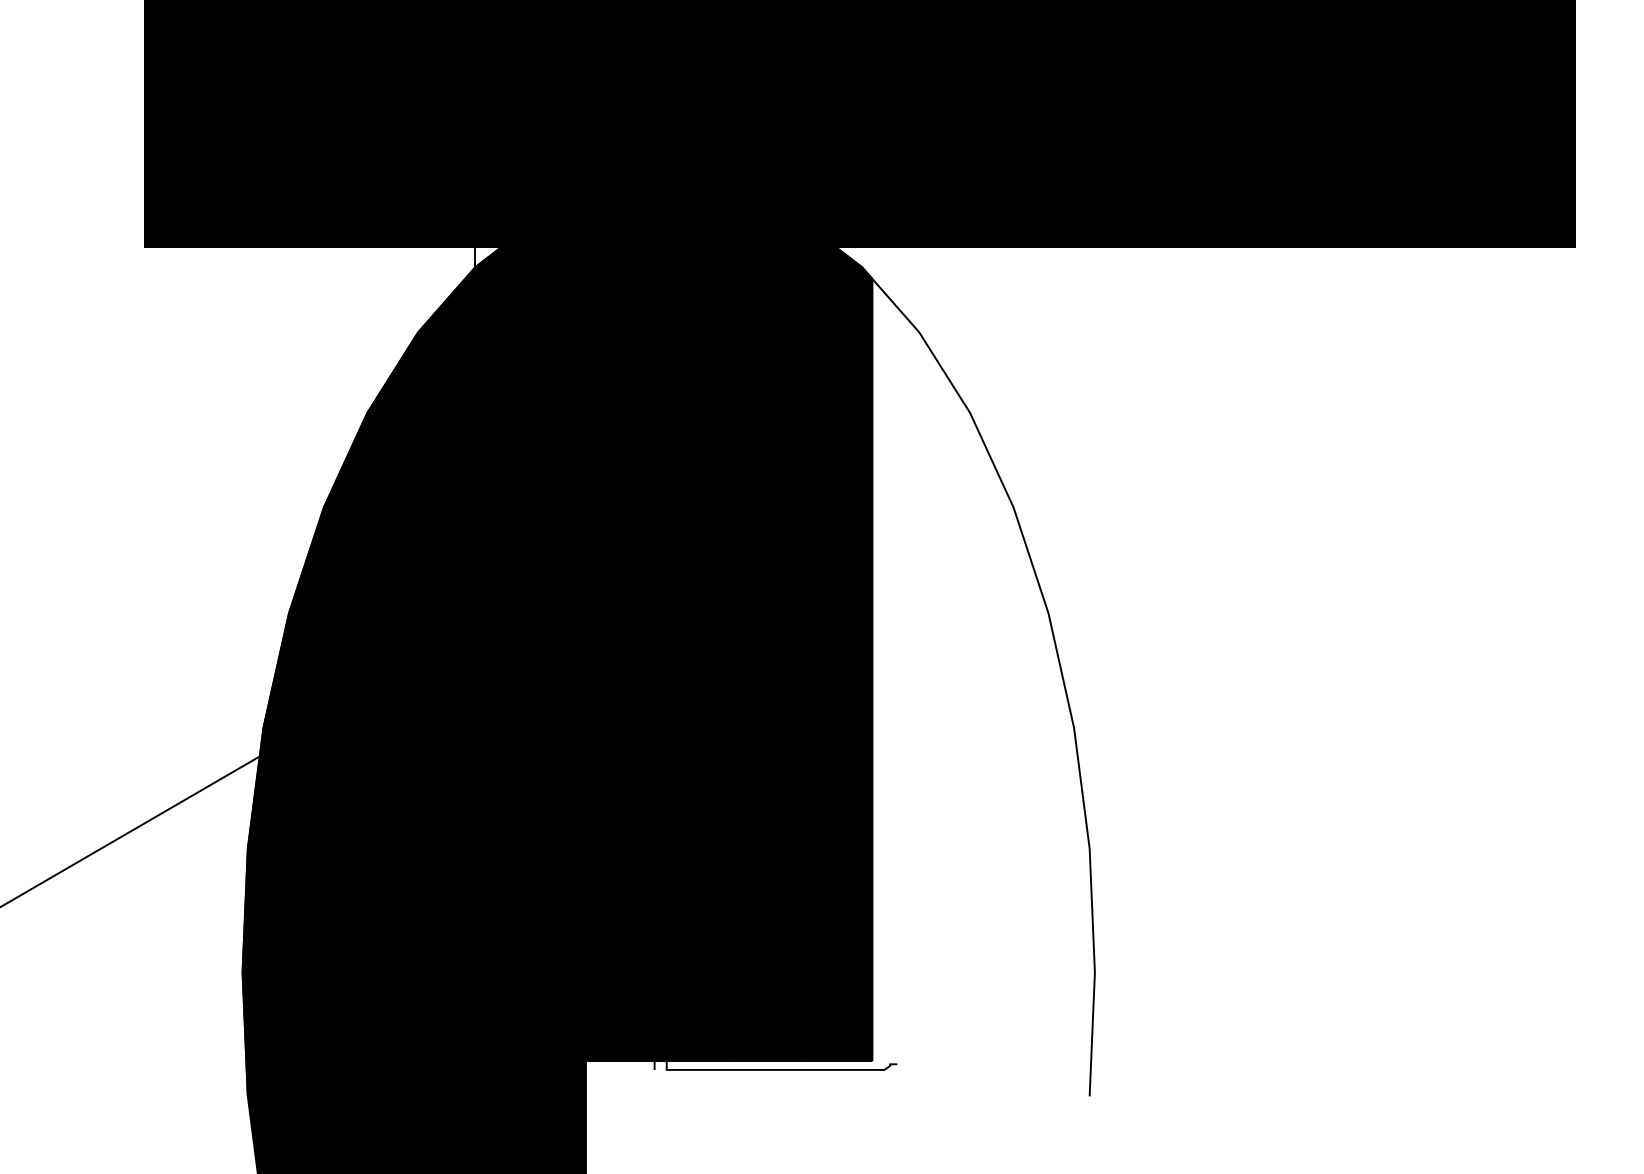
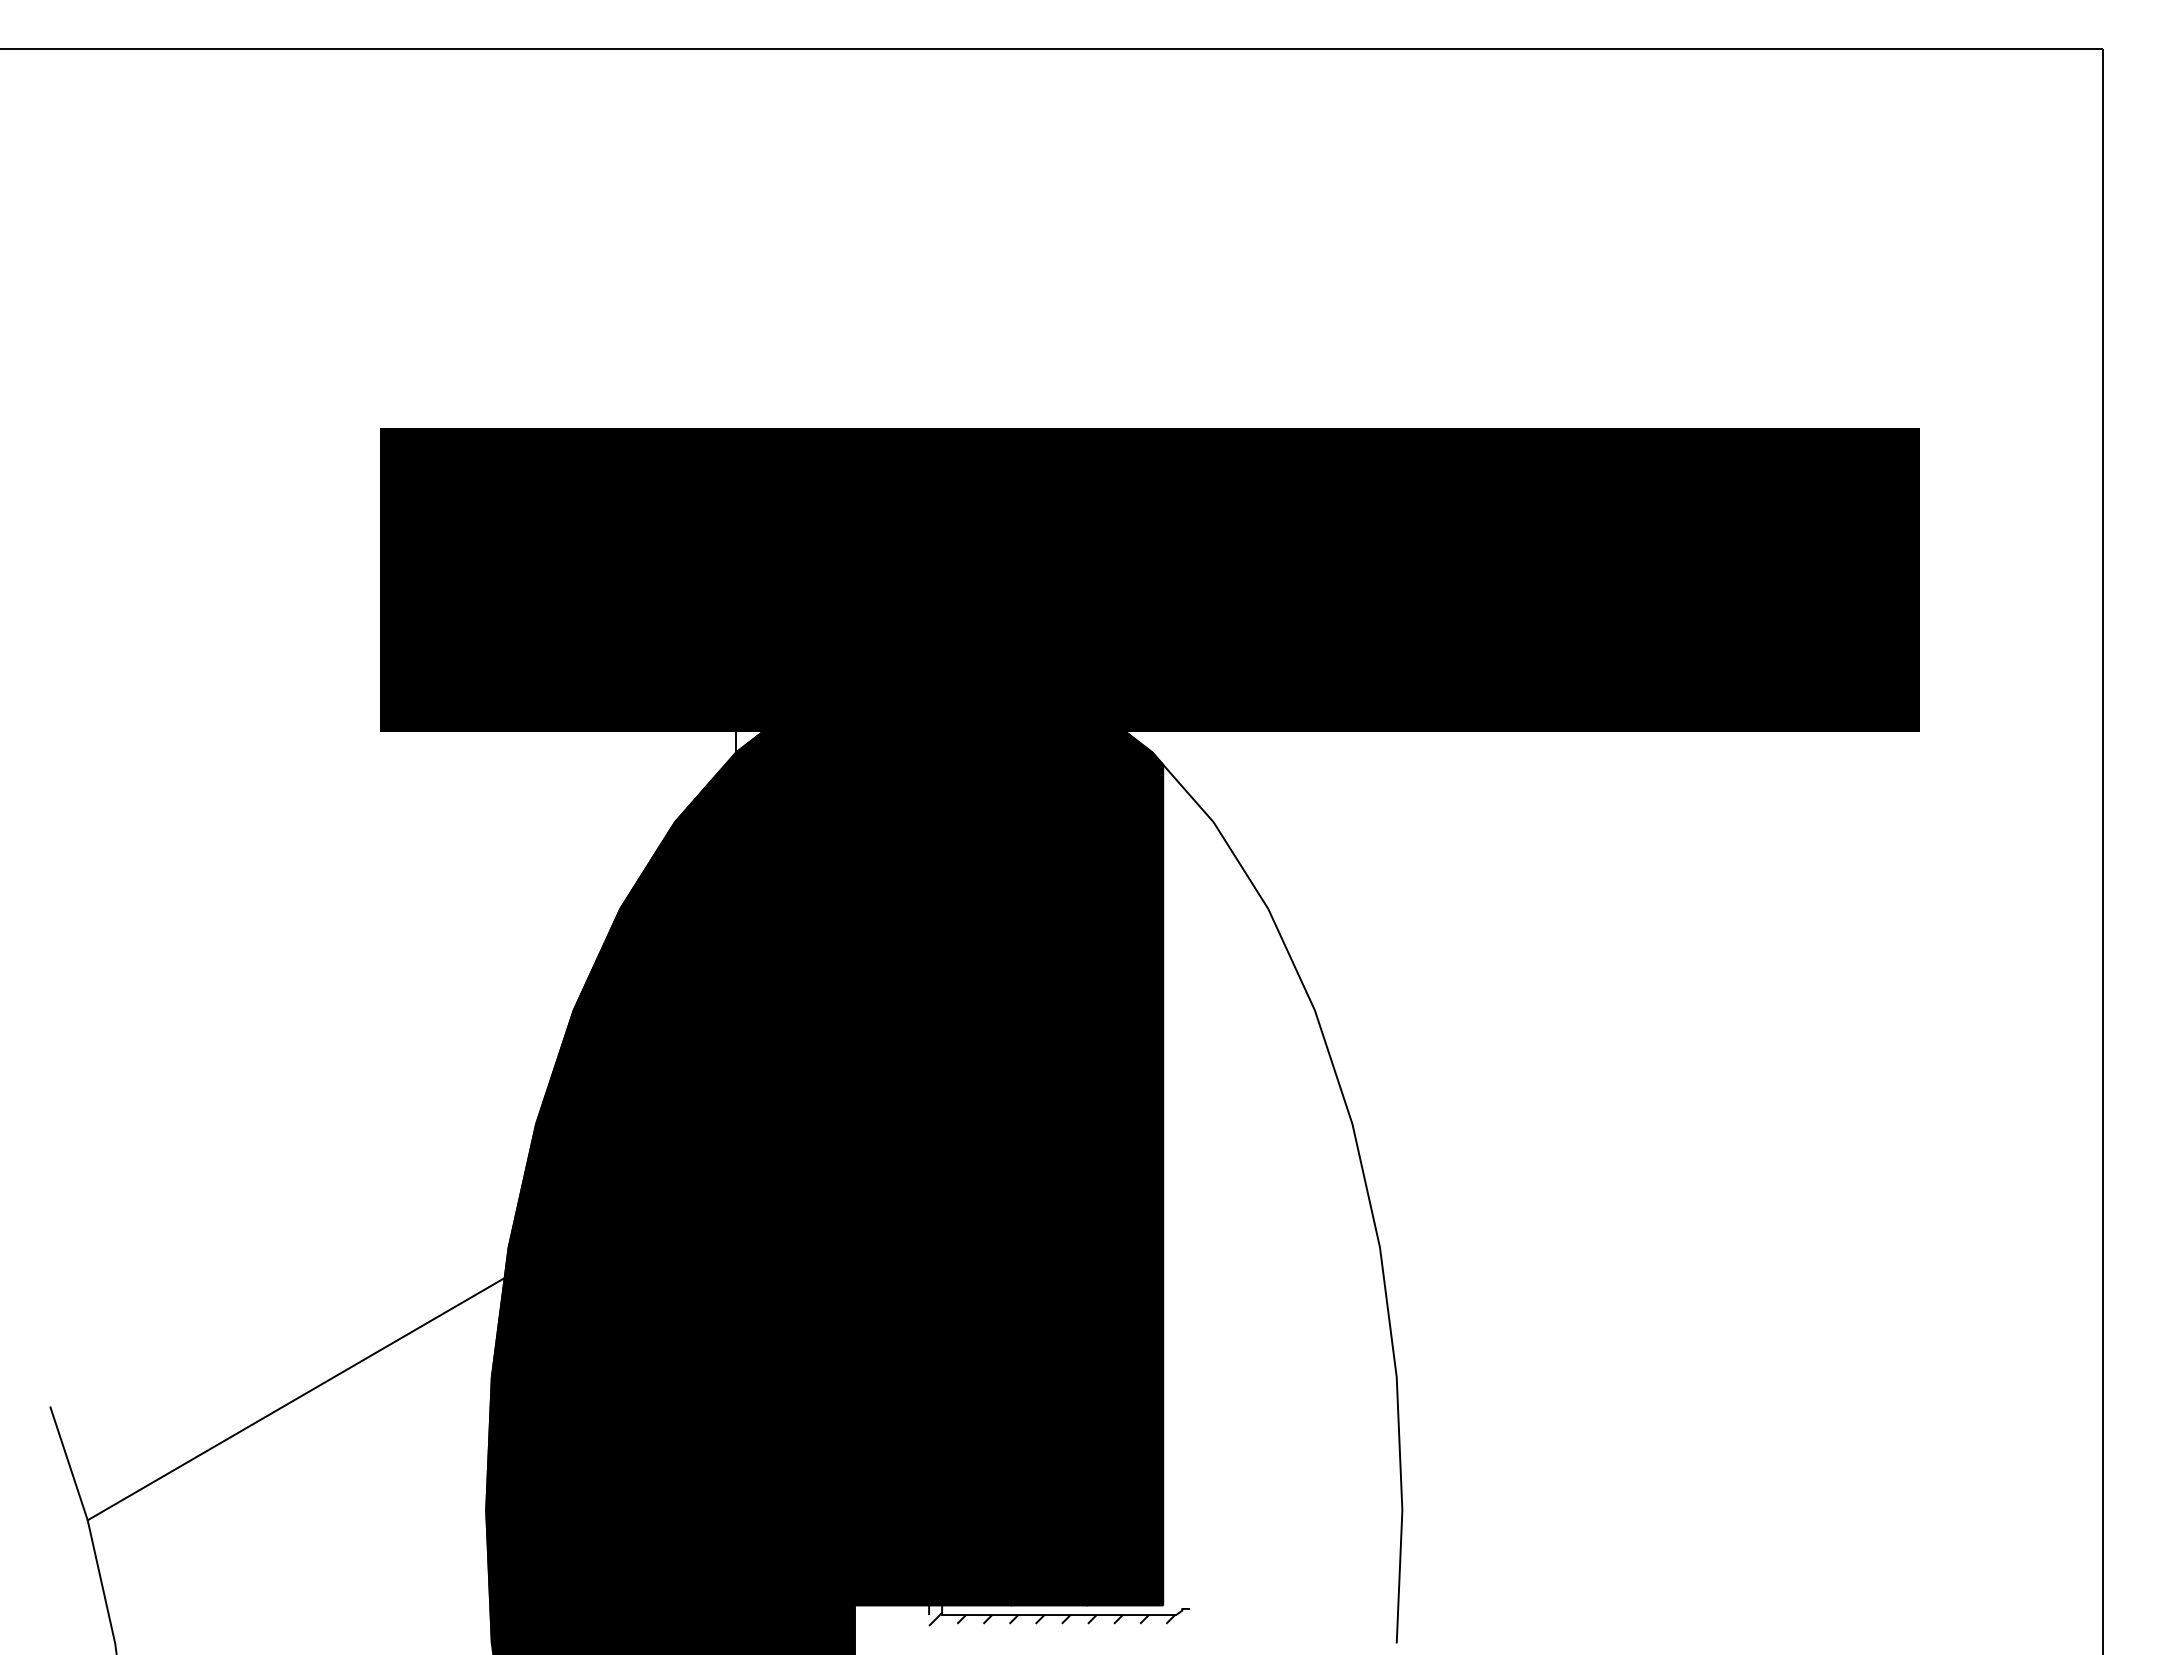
hatch: (769, 1064) -> (1052, 1609), added

